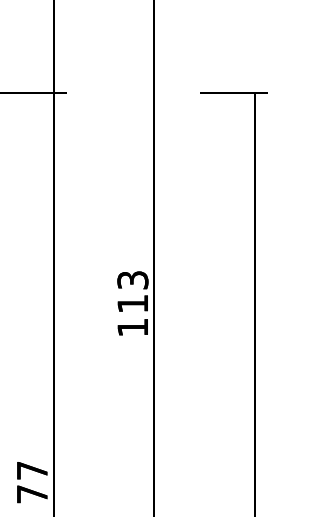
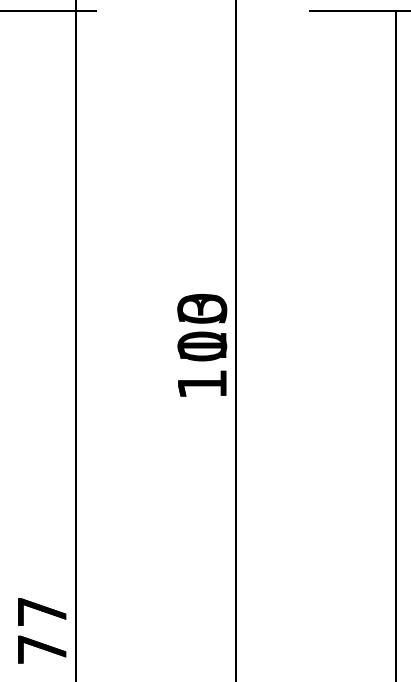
text: (132, 291) -> (201, 326), 113 -> 100

